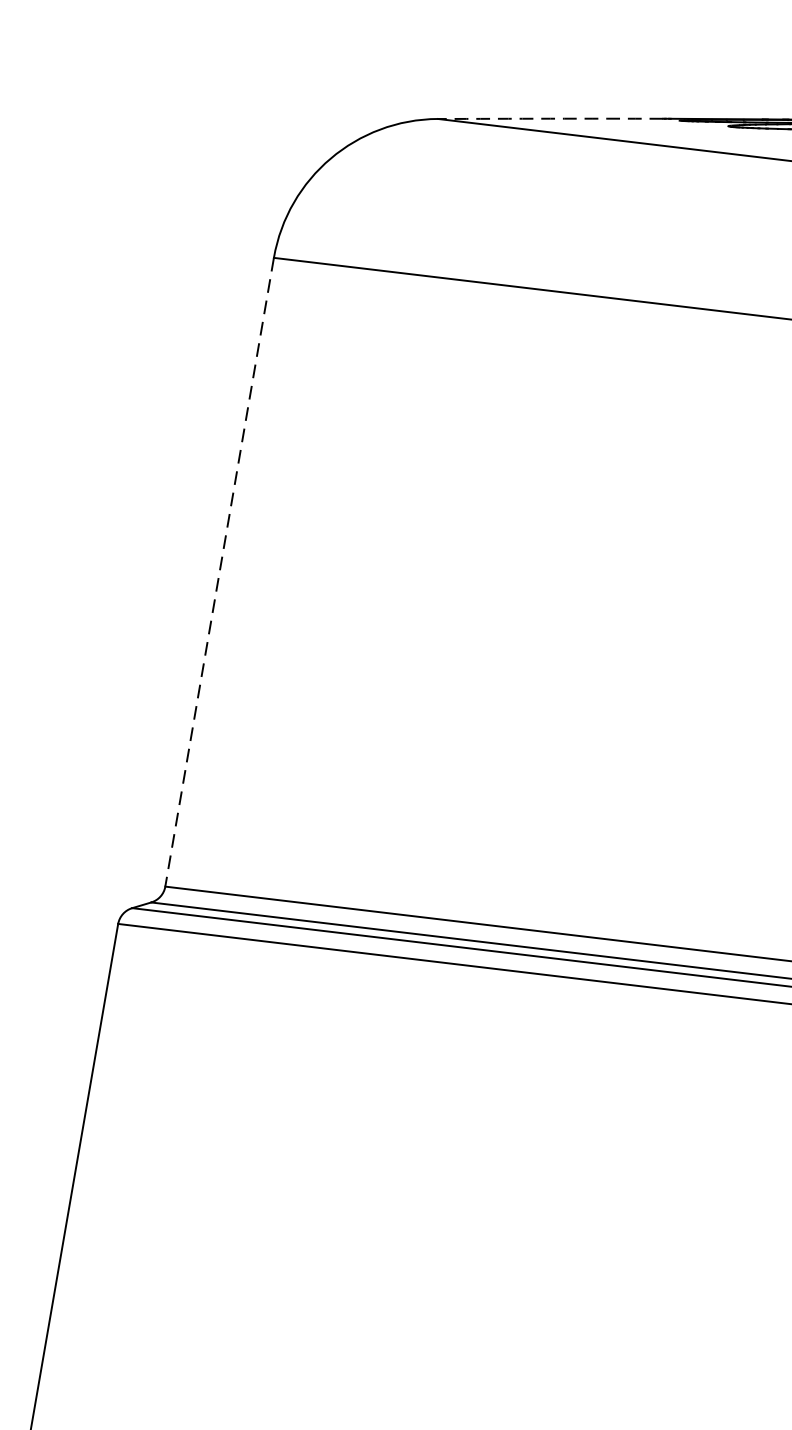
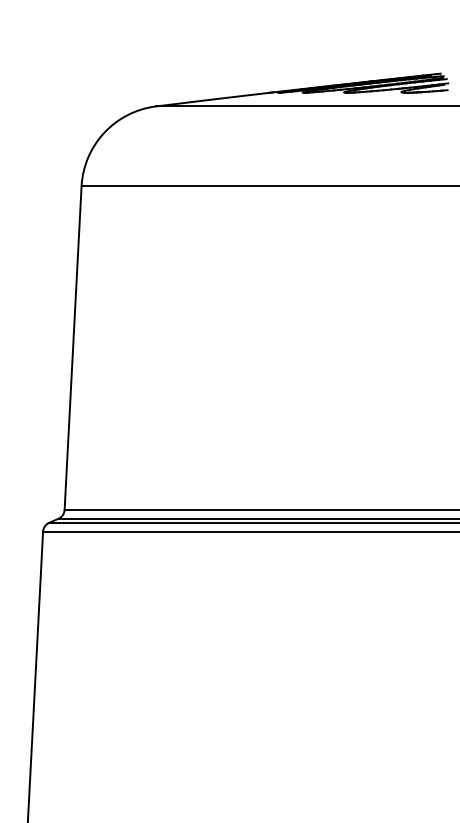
arc: (550, 118) -> (212, 99), dashed -> solid
line: (220, 572) -> (73, 348), dashed -> solid

